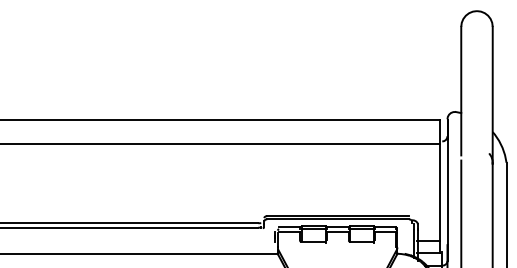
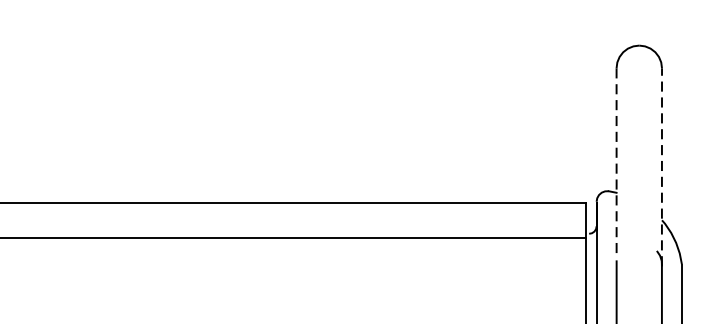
line: (461, 91) -> (616, 161), solid -> dashed
line: (492, 95) -> (661, 167), solid -> dashed

